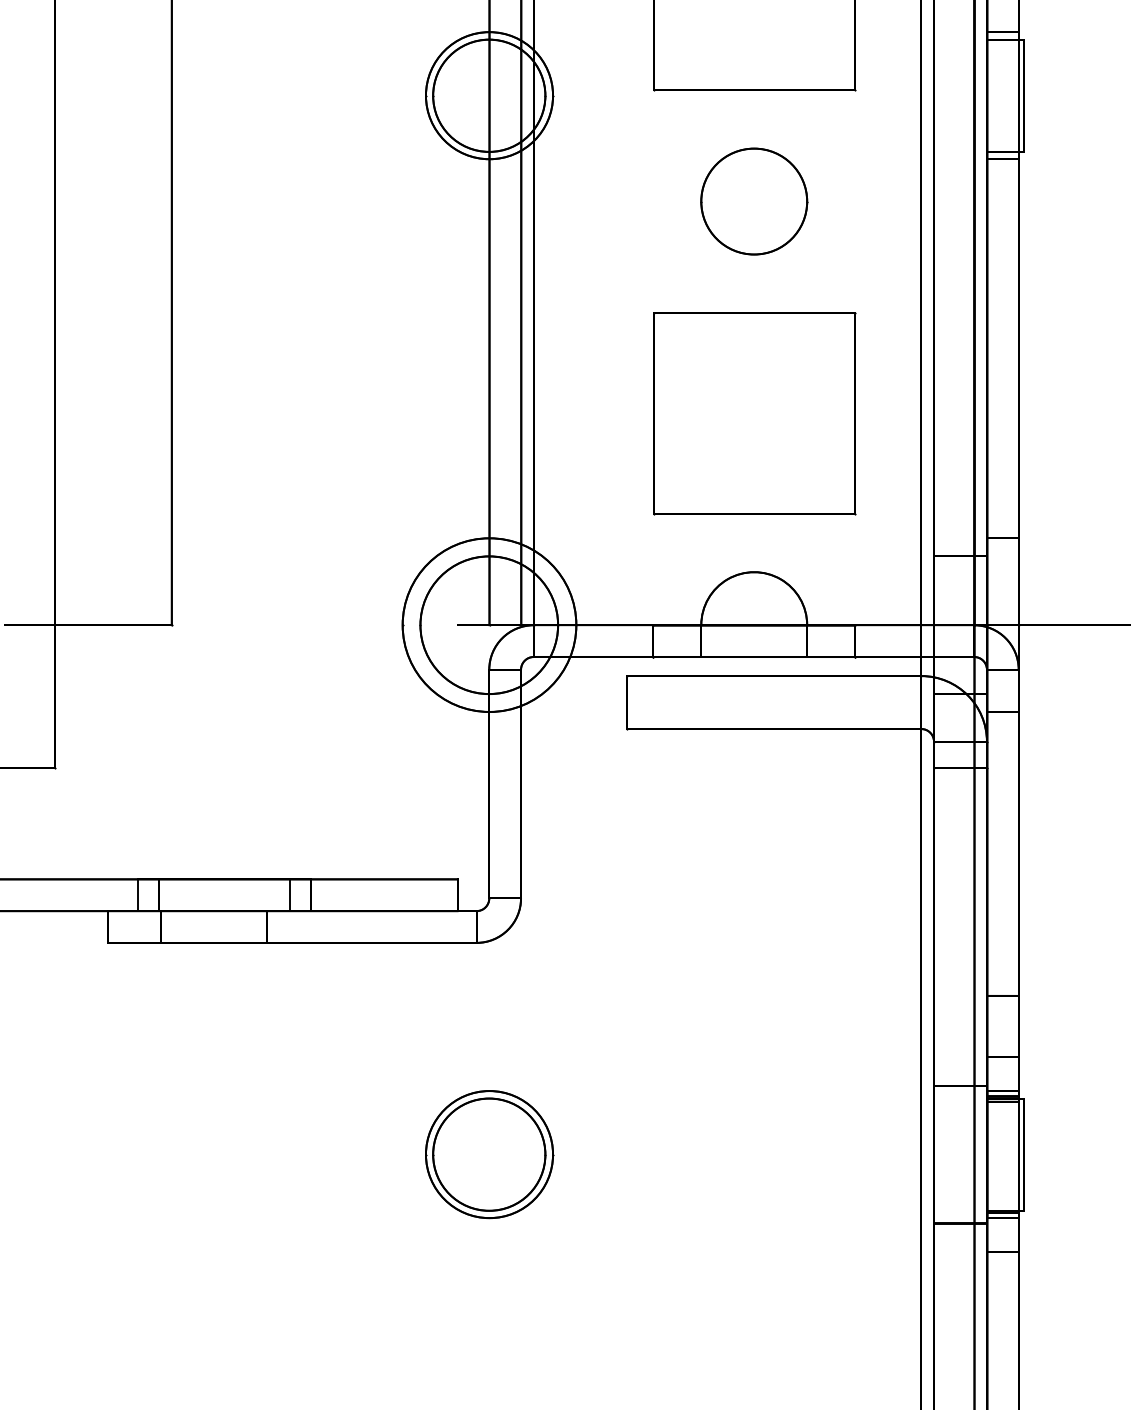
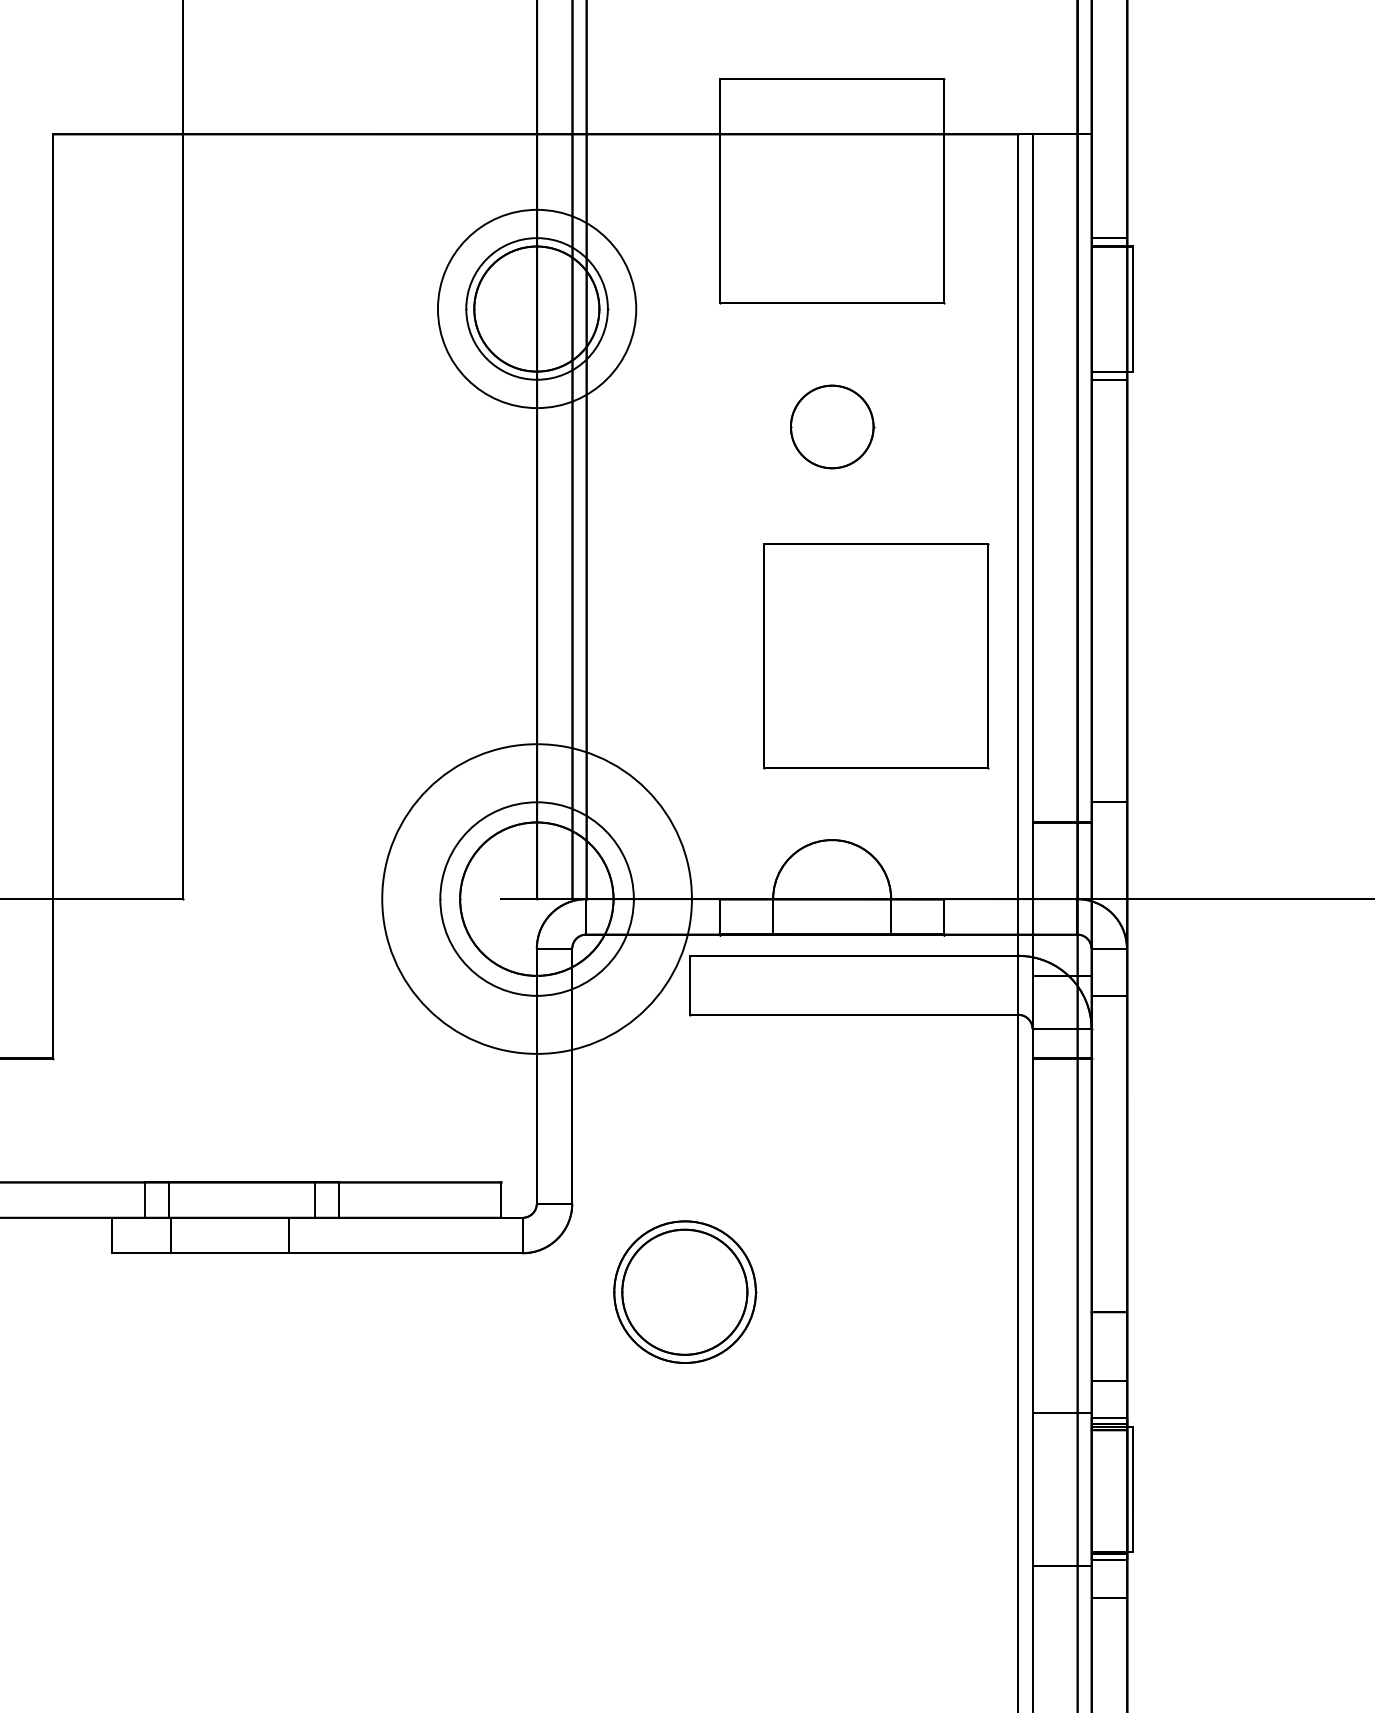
circle: (488, 95) -> (536, 308), size x1.4
circle: (754, 201) -> (832, 426), size x0.7
part: (754, 413) -> (876, 656), moved
circle: (488, 624) -> (536, 898), size x1.6
part: (489, 1153) -> (685, 1291), moved

